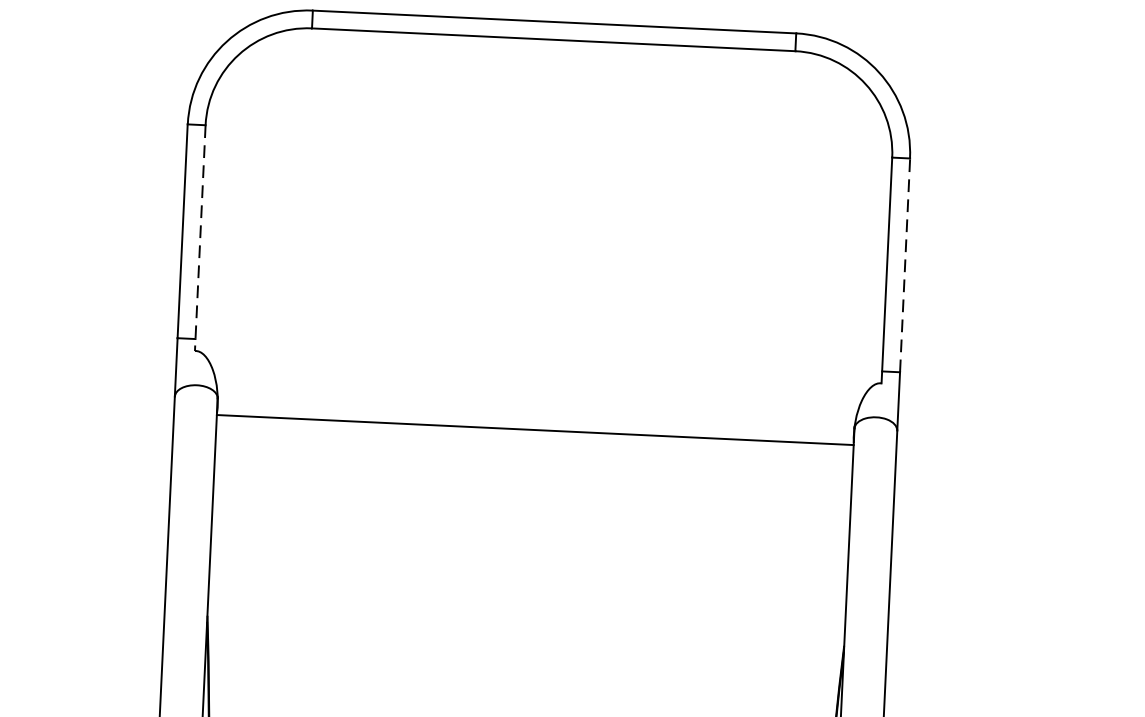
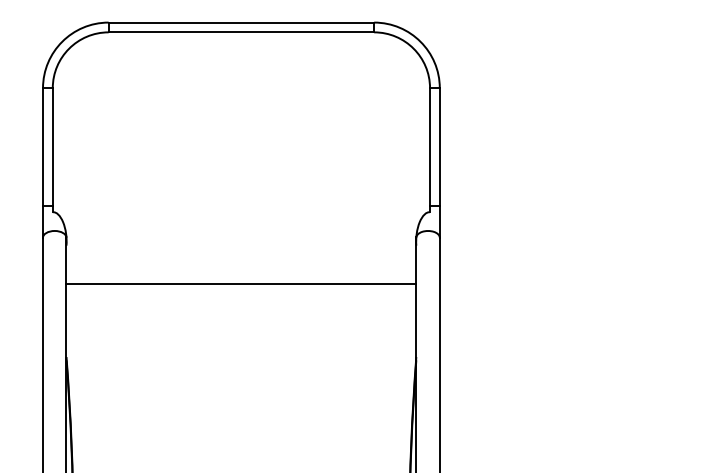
line: (199, 238) -> (52, 150), dashed -> solid
line: (904, 264) -> (439, 146), dashed -> solid
line: (535, 429) -> (241, 283), moved

